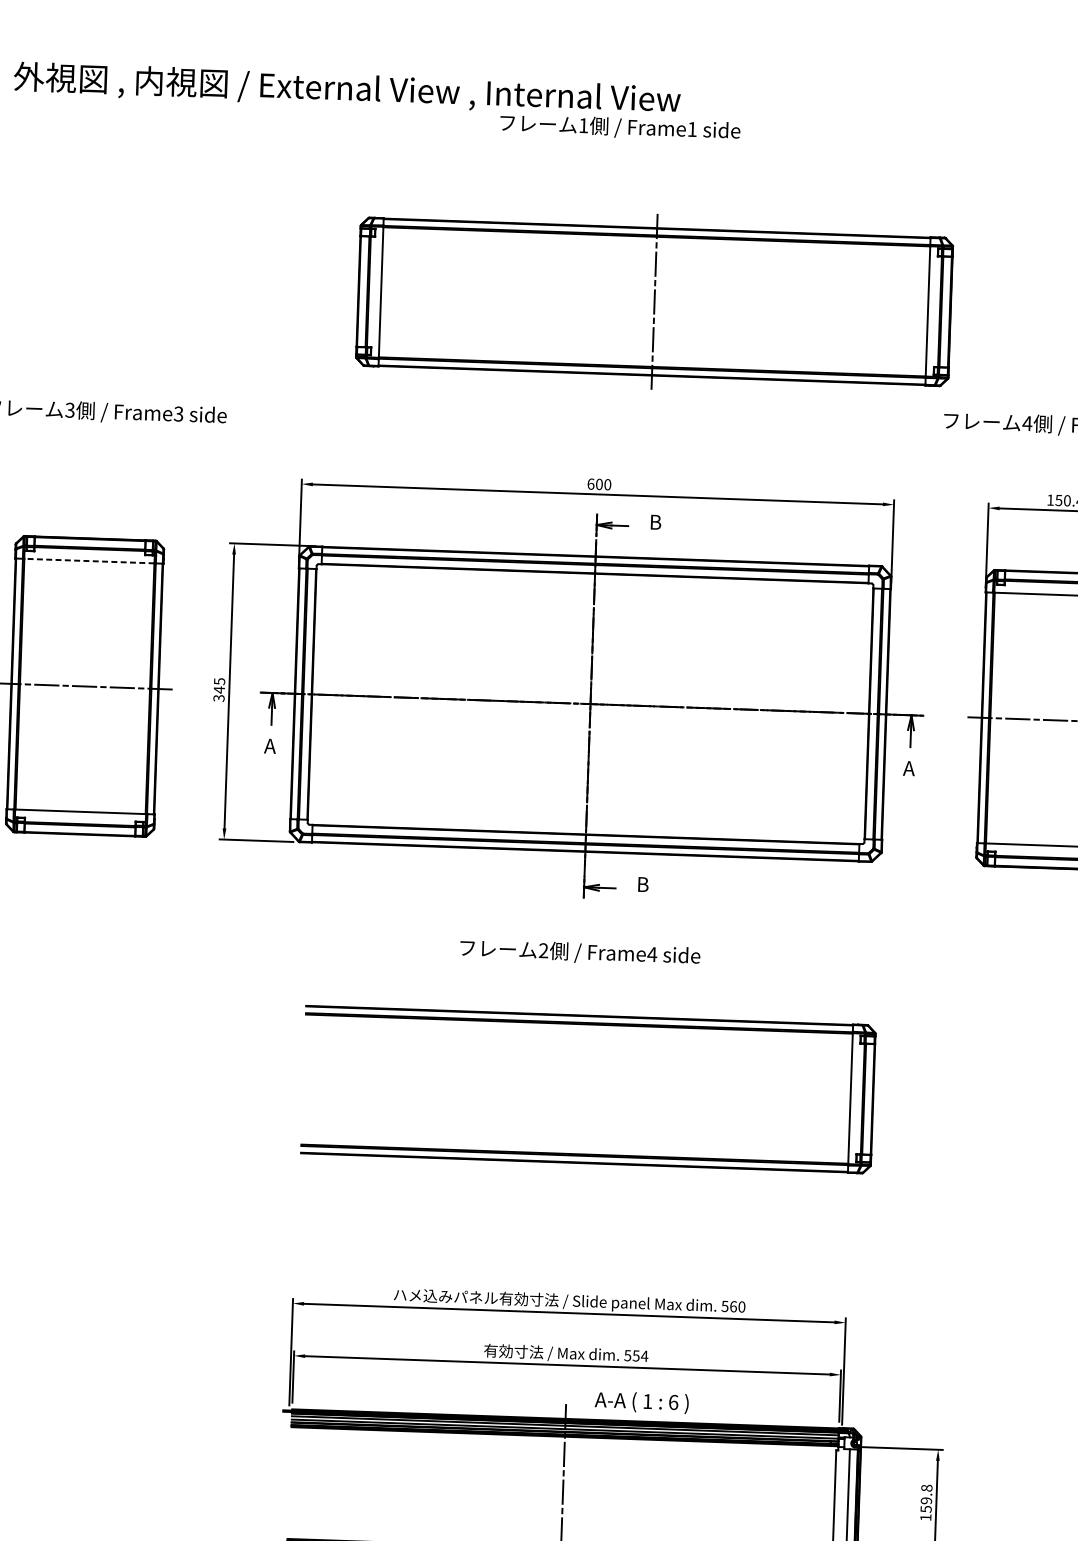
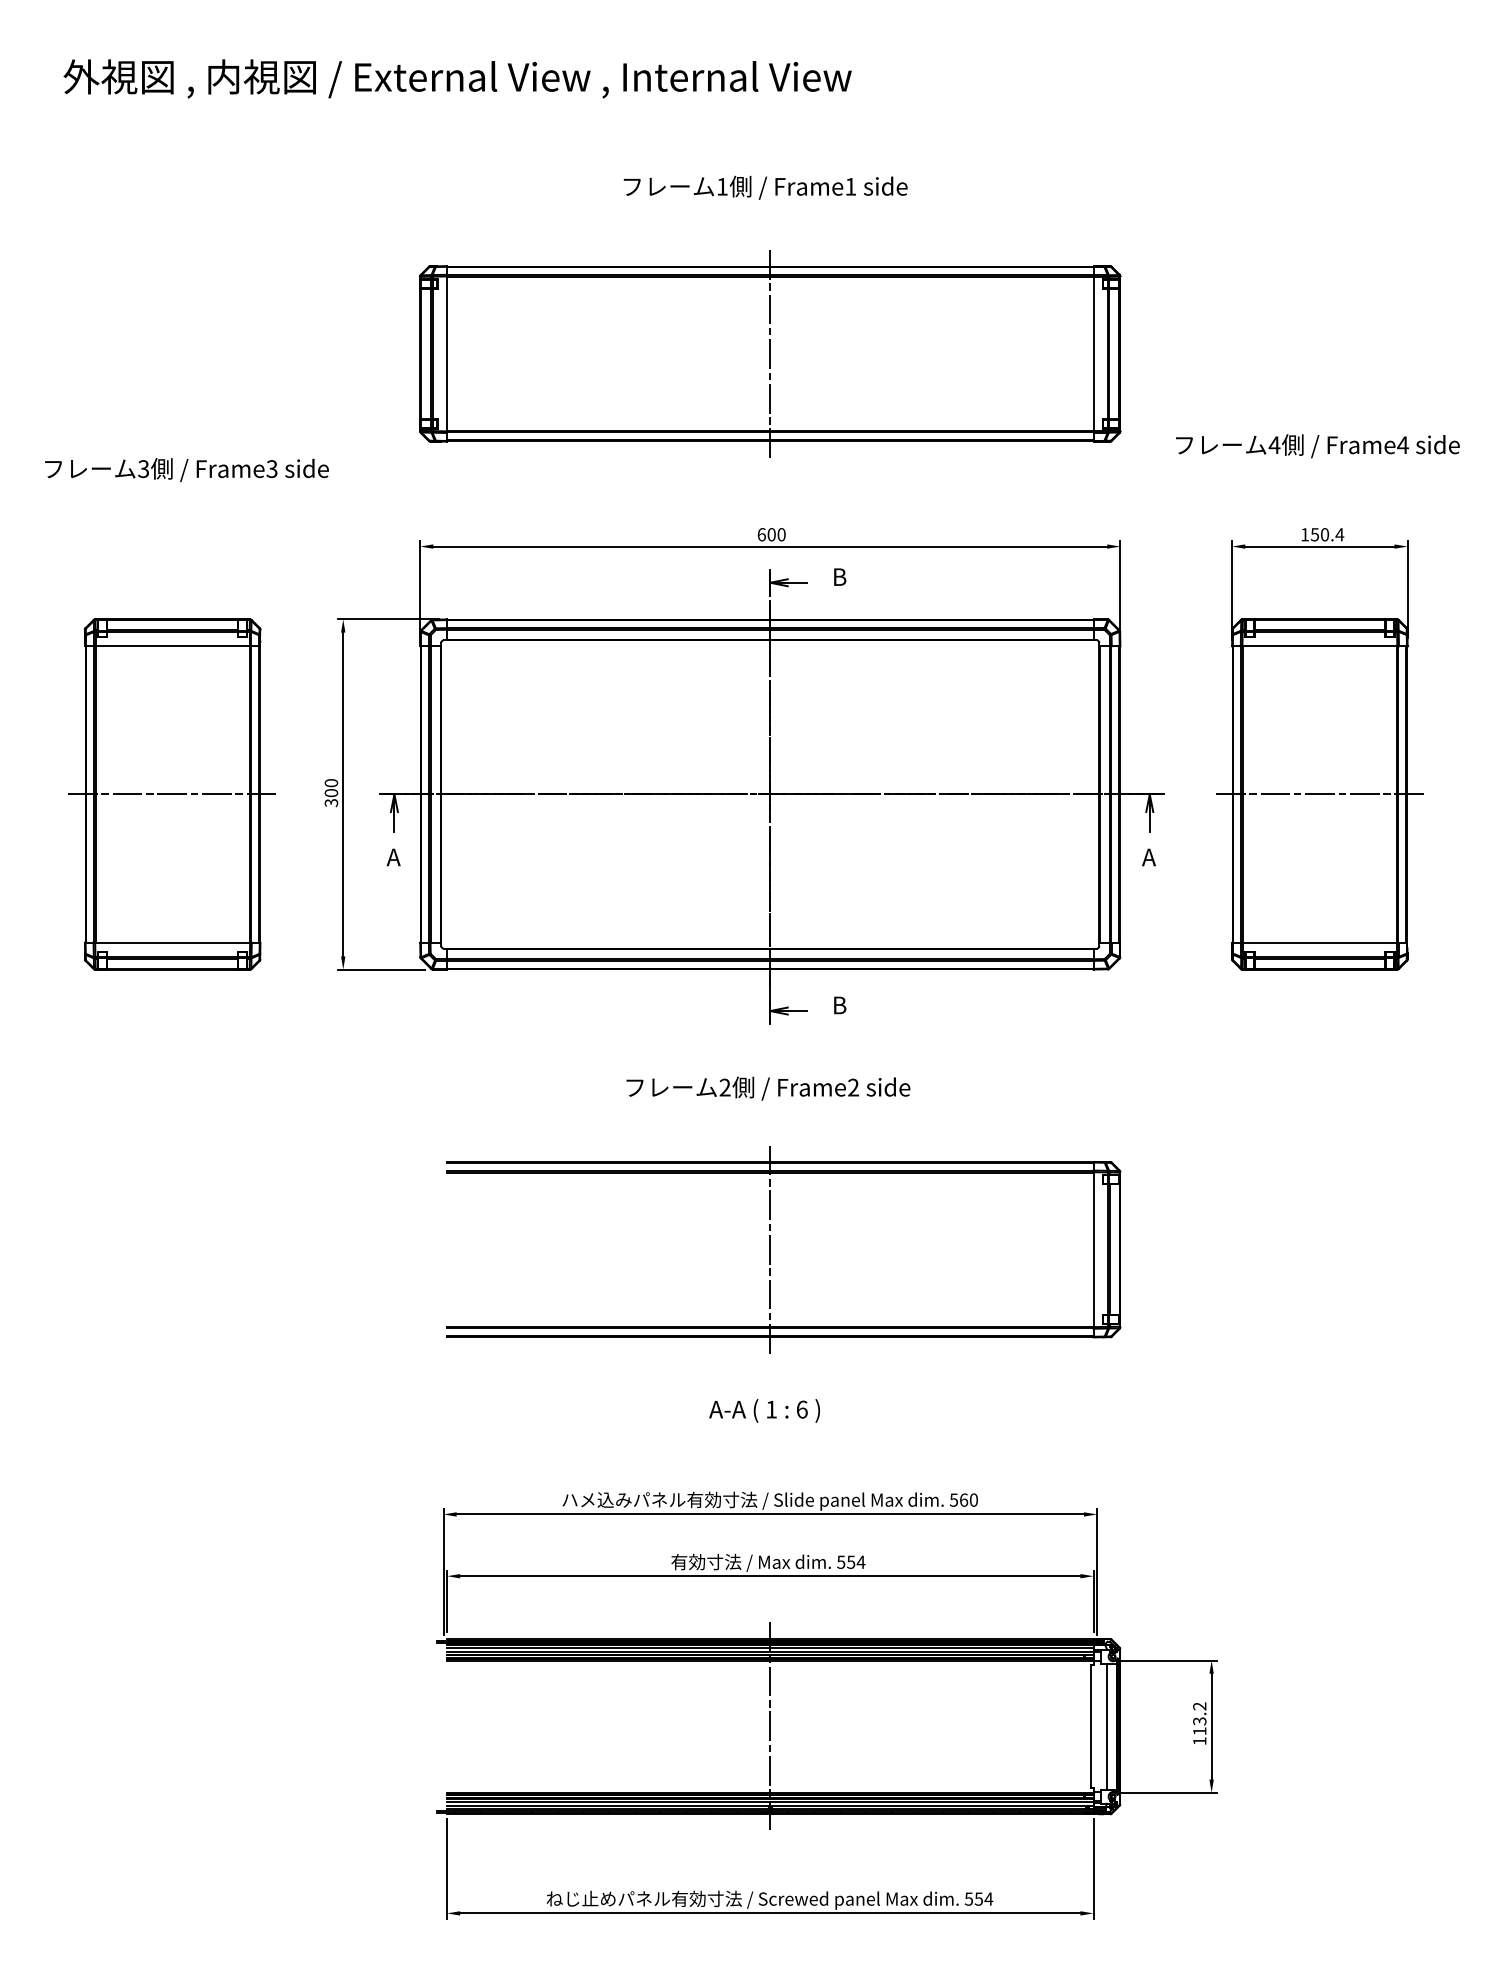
text: (620, 127) -> (765, 187), moved
part: (654, 301) -> (770, 353), moved
line: (89, 561) -> (172, 646), dashed -> solid
text: (219, 686) -> (331, 788), 345 -> 300
text: (652, 954) -> (853, 1087), Frame4 -> Frame2
line: (577, 1089) -> (770, 1249), added
text: (641, 1402) -> (764, 1410), moved
text: (926, 1498) -> (1199, 1718), 159.8 -> 113.2

